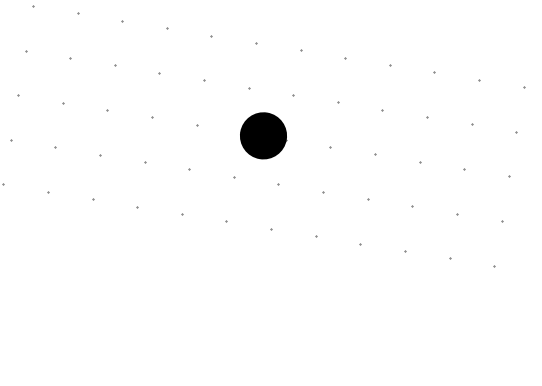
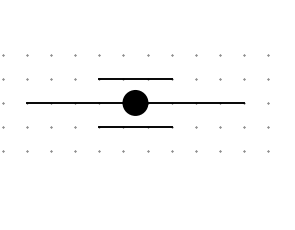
line: (271, 90) -> (135, 78), added
line: (263, 135) -> (135, 102), added
line: (256, 181) -> (135, 127), added

